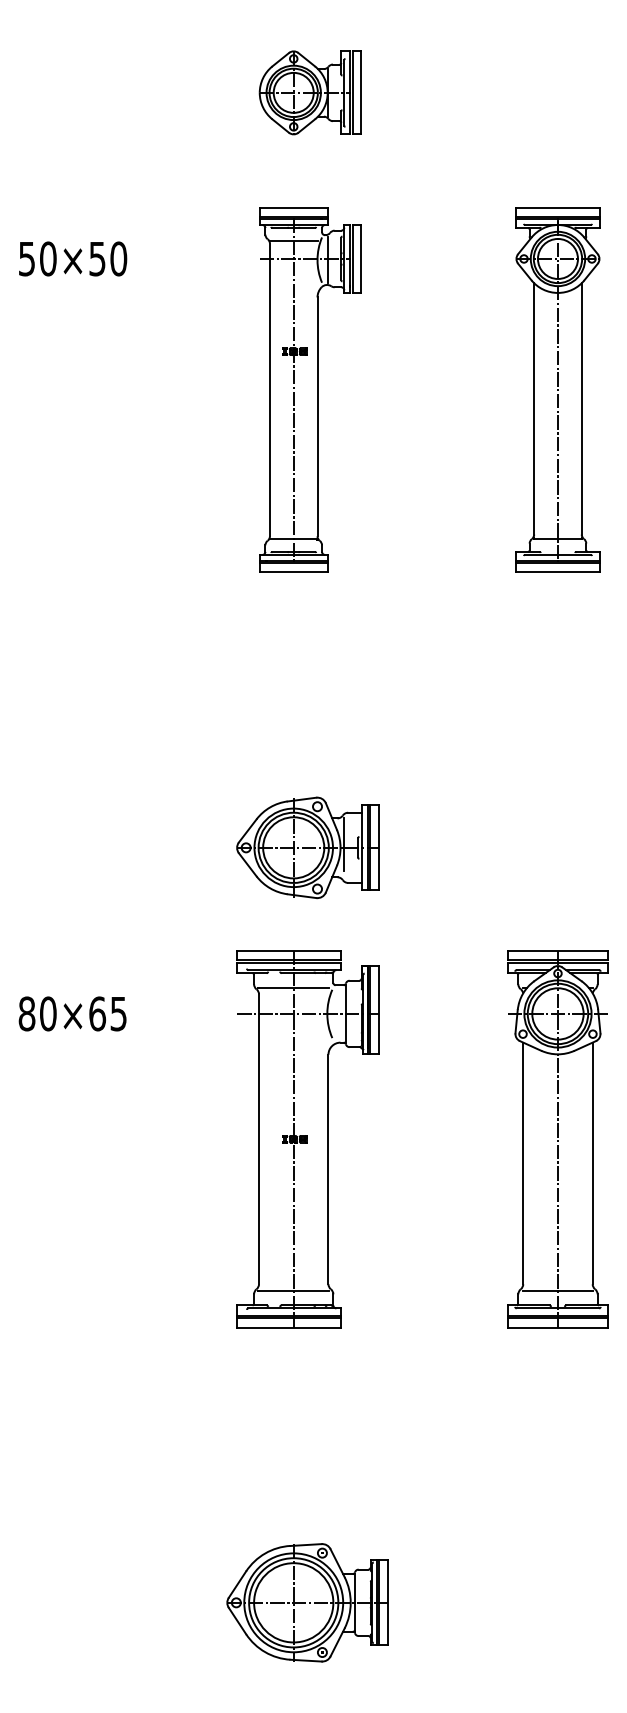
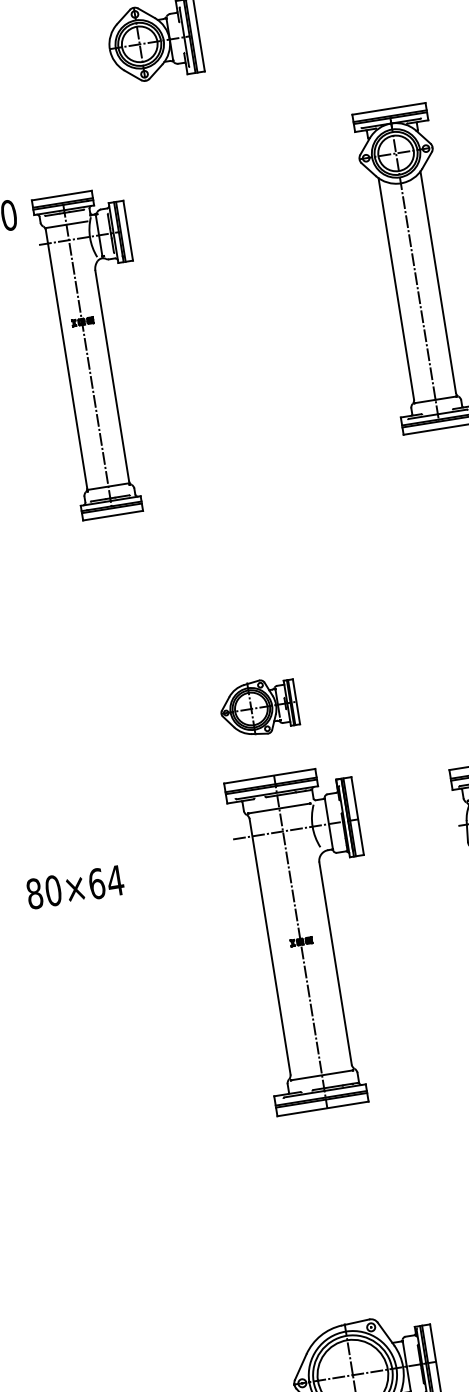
part: (310, 389) -> (102, 352), moved
part: (307, 847) -> (258, 707), size x0.6
text: (118, 1014) -> (115, 881), 80×65 -> 80×64
part: (307, 1139) -> (312, 940), moved

